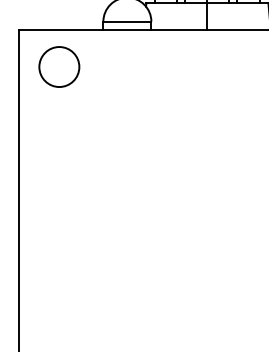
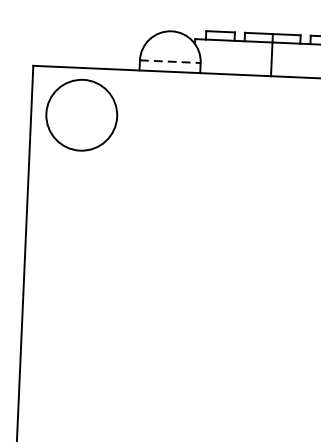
line: (127, 21) -> (170, 61), solid -> dashed
circle: (59, 66) -> (82, 114), size x1.4

